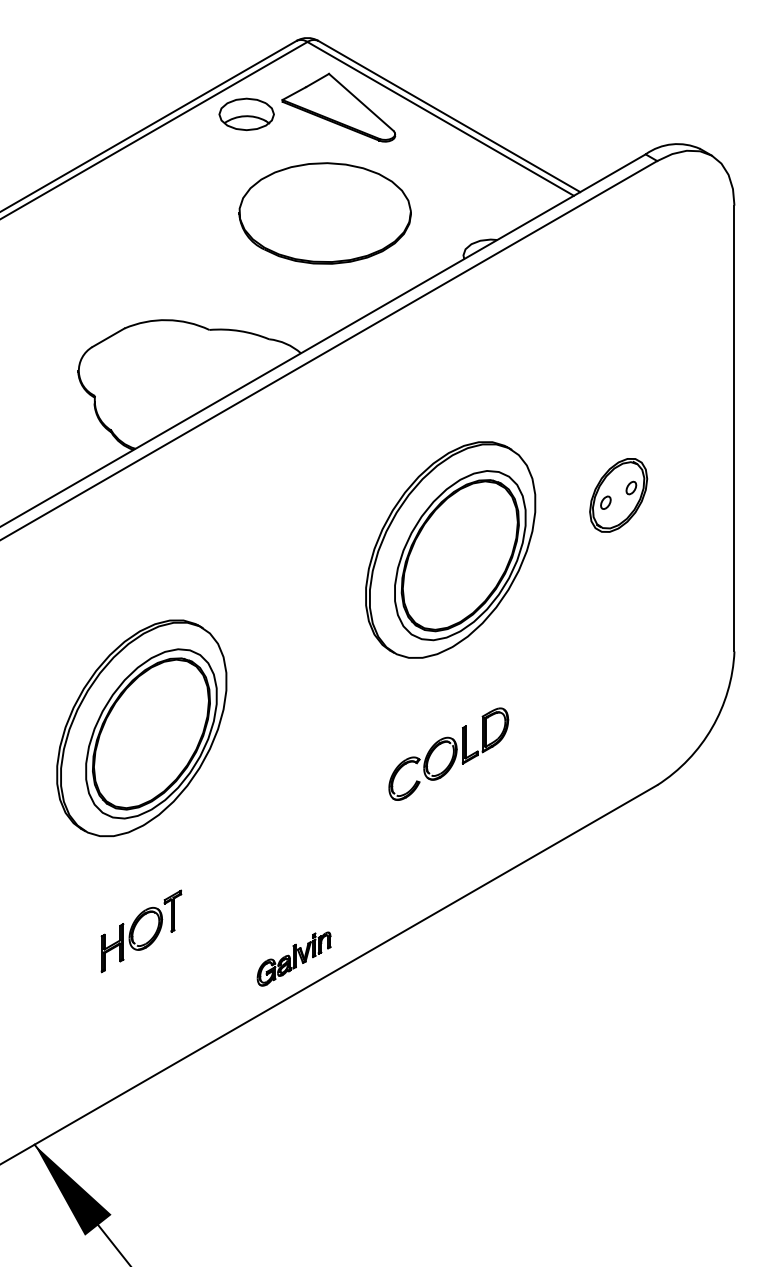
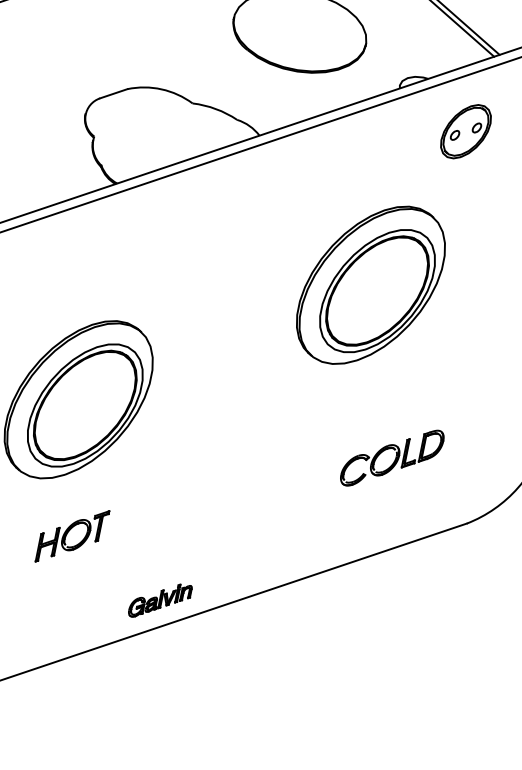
part: (618, 495) -> (465, 131), moved
part: (450, 549) -> (370, 284), moved
part: (448, 753) -> (392, 457), moved
part: (141, 931) -> (72, 536), moved

